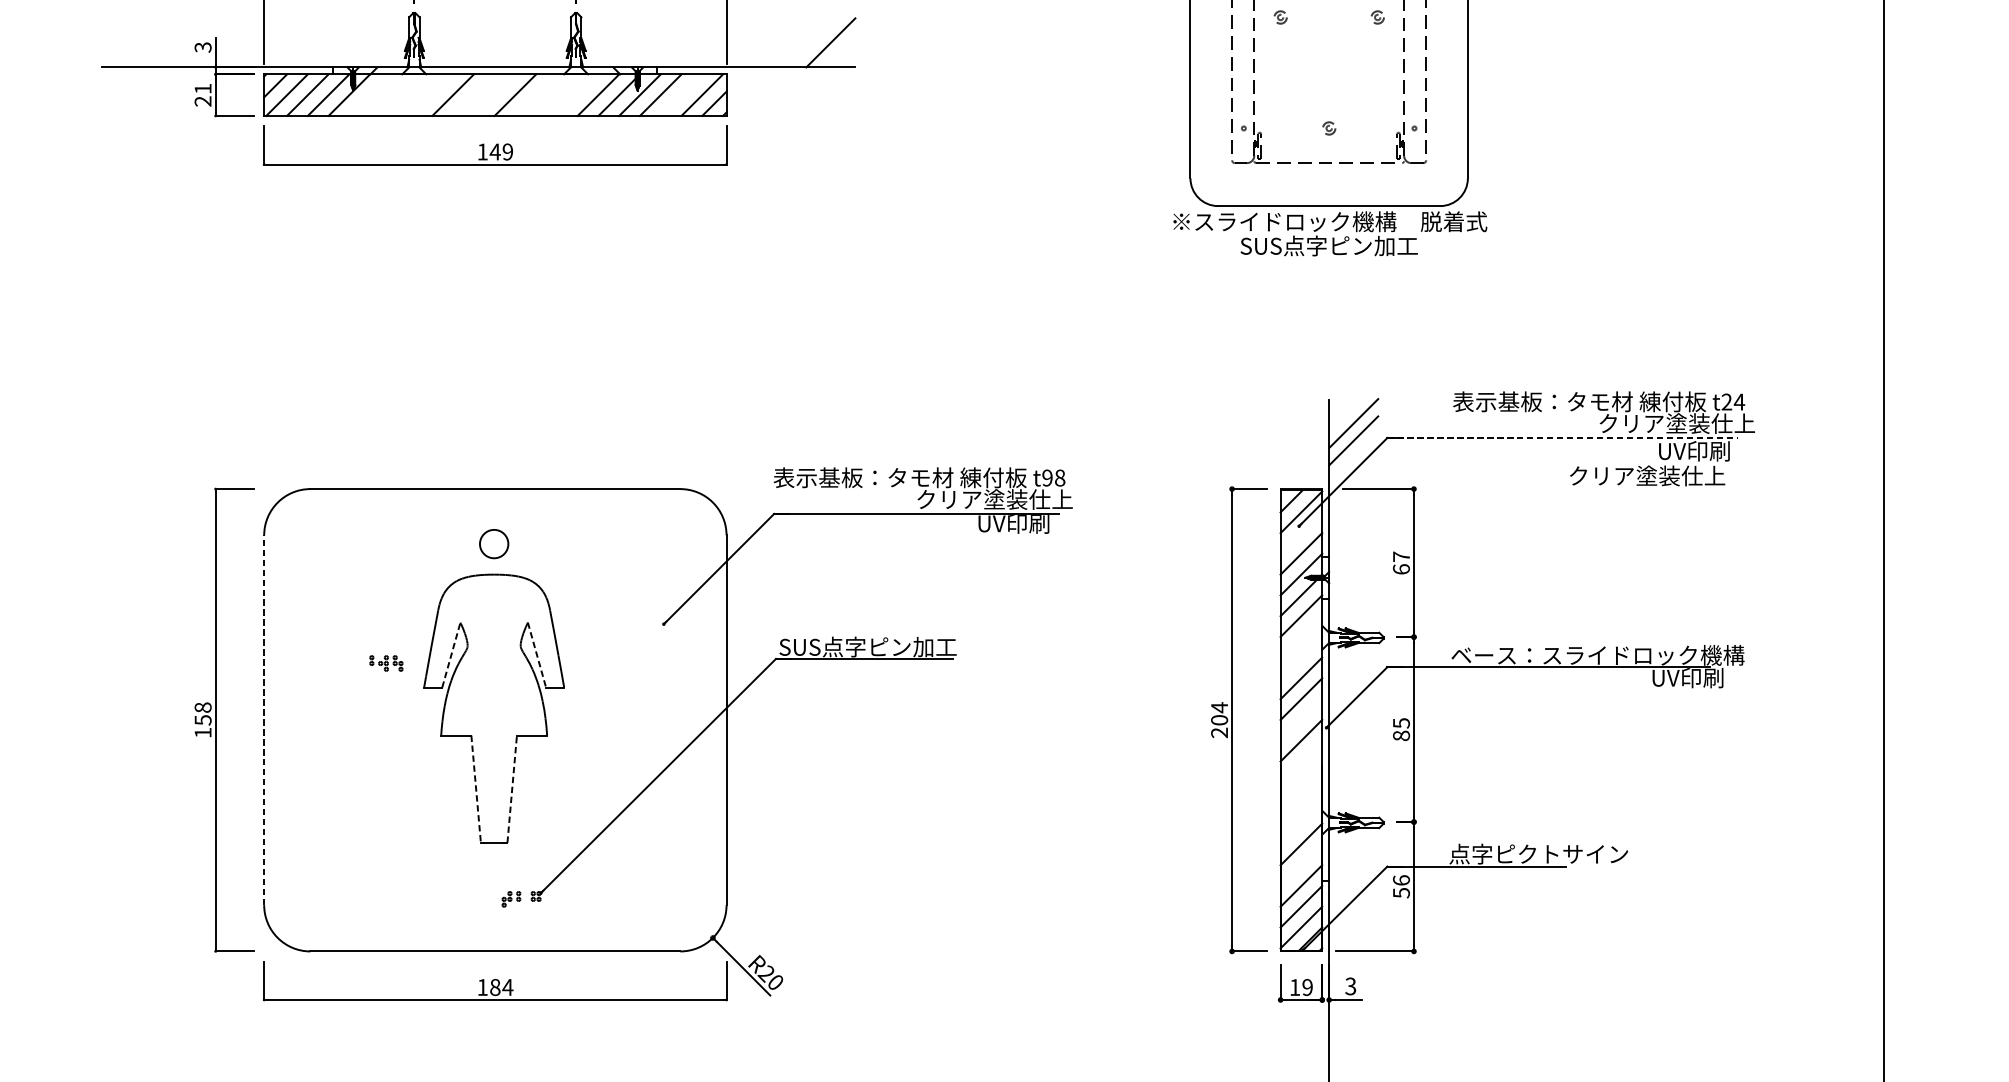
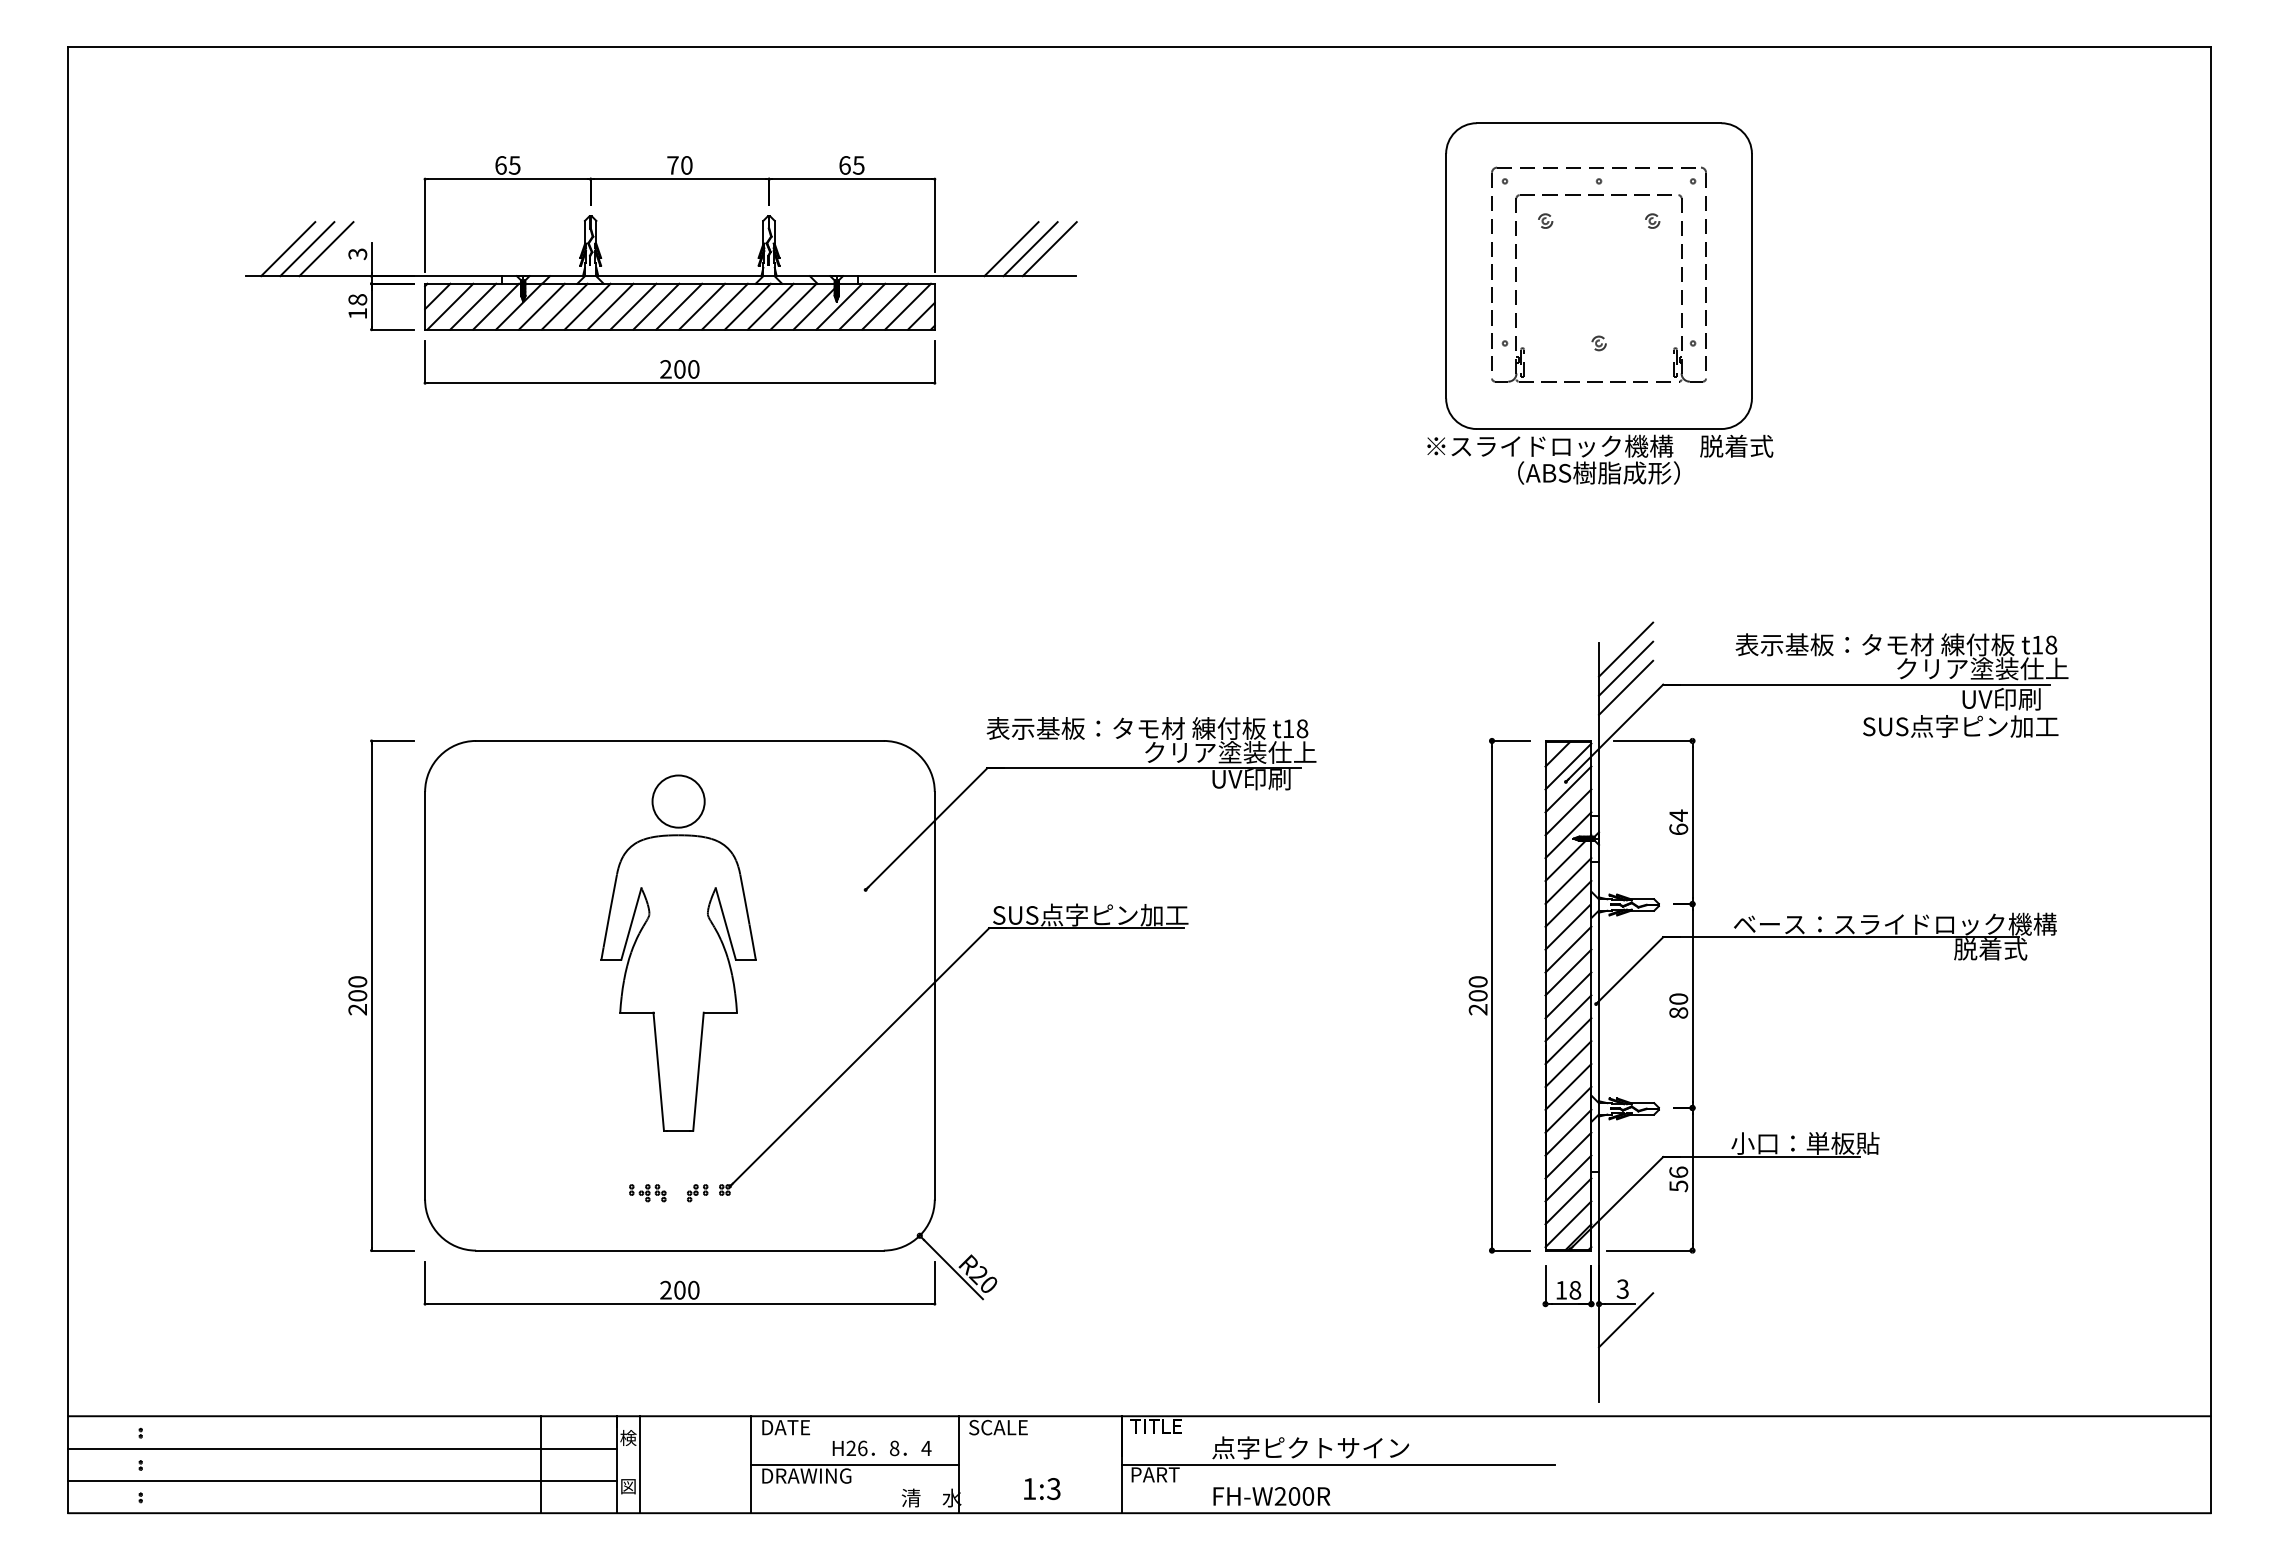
line: (140, 43) -> (288, 249), added
line: (157, 43) -> (307, 249), added
line: (174, 43) -> (326, 249), added
line: (796, 43) -> (1011, 249), added
line: (813, 43) -> (1030, 249), added
text: (202, 94) -> (357, 306), 21 -> 18
line: (369, 94) -> (541, 306), added
line: (390, 94) -> (564, 306), added
line: (411, 94) -> (587, 306), added
line: (432, 94) -> (610, 306), added
line: (474, 94) -> (656, 306), added
line: (494, 94) -> (679, 306), added
line: (535, 94) -> (724, 306), added
line: (556, 94) -> (747, 306), added
line: (577, 94) -> (770, 306), added
line: (681, 94) -> (885, 306), added
text: (494, 152) -> (679, 369), 149 -> 200
text: (1328, 245) -> (1598, 472), SUS点字ピン加工 -> （ABS樹脂成形）
text: (1733, 401) -> (2044, 644), t24 -> t18
line: (1354, 406) -> (1626, 649), added
line: (1562, 437) -> (1856, 684), dashed -> solid
text: (1657, 475) -> (1960, 726), クリア塗装仕上 -> SUS点字ピン加工
text: (1047, 477) -> (1288, 728), t98 -> t18
line: (1301, 533) -> (1568, 789), added
circle: (494, 544) -> (678, 801), size x1.67
text: (1401, 556) -> (1678, 815), 67 -> 64
line: (1301, 636) -> (1568, 903), added
line: (451, 654) -> (631, 923), dashed -> solid
line: (536, 655) -> (725, 924), dashed -> solid
line: (1300, 657) -> (1567, 926), added
part: (386, 663) -> (647, 1193), moved
text: (1687, 678) -> (1993, 949), UV印刷 -> 脱着式
text: (1218, 707) -> (1477, 981), 204 -> 200
text: (202, 720) -> (357, 995), 158 -> 200
line: (264, 720) -> (425, 995), dashed -> solid
line: (1301, 720) -> (1568, 995), added
text: (1401, 723) -> (1678, 999), 85 -> 80
line: (1301, 761) -> (1568, 1041), added
line: (1301, 782) -> (1568, 1064), added
line: (512, 788) -> (698, 1071), dashed -> solid
line: (475, 789) -> (658, 1072), dashed -> solid
line: (1301, 802) -> (1568, 1086), added
line: (1301, 823) -> (1568, 1109), added
text: (1538, 853) -> (1829, 1142), 点字ピクトサイン -> 小口：単板貼
line: (1301, 865) -> (1568, 1155), added
text: (494, 986) -> (679, 1289), 184 -> 200
text: (1307, 987) -> (1575, 1290), 19 -> 18
line: (1354, 1014) -> (1626, 1320), added

